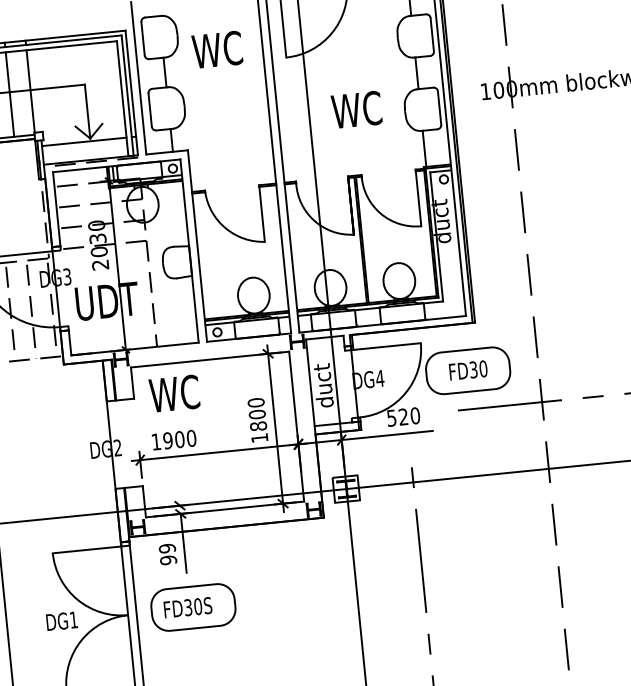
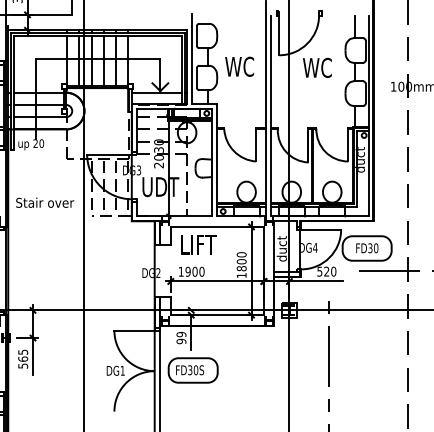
text: (217, 49) -> (239, 66), moved
text: (356, 109) -> (317, 67), moved
text: (181, 392) -> (198, 244), WC -> LIFT

